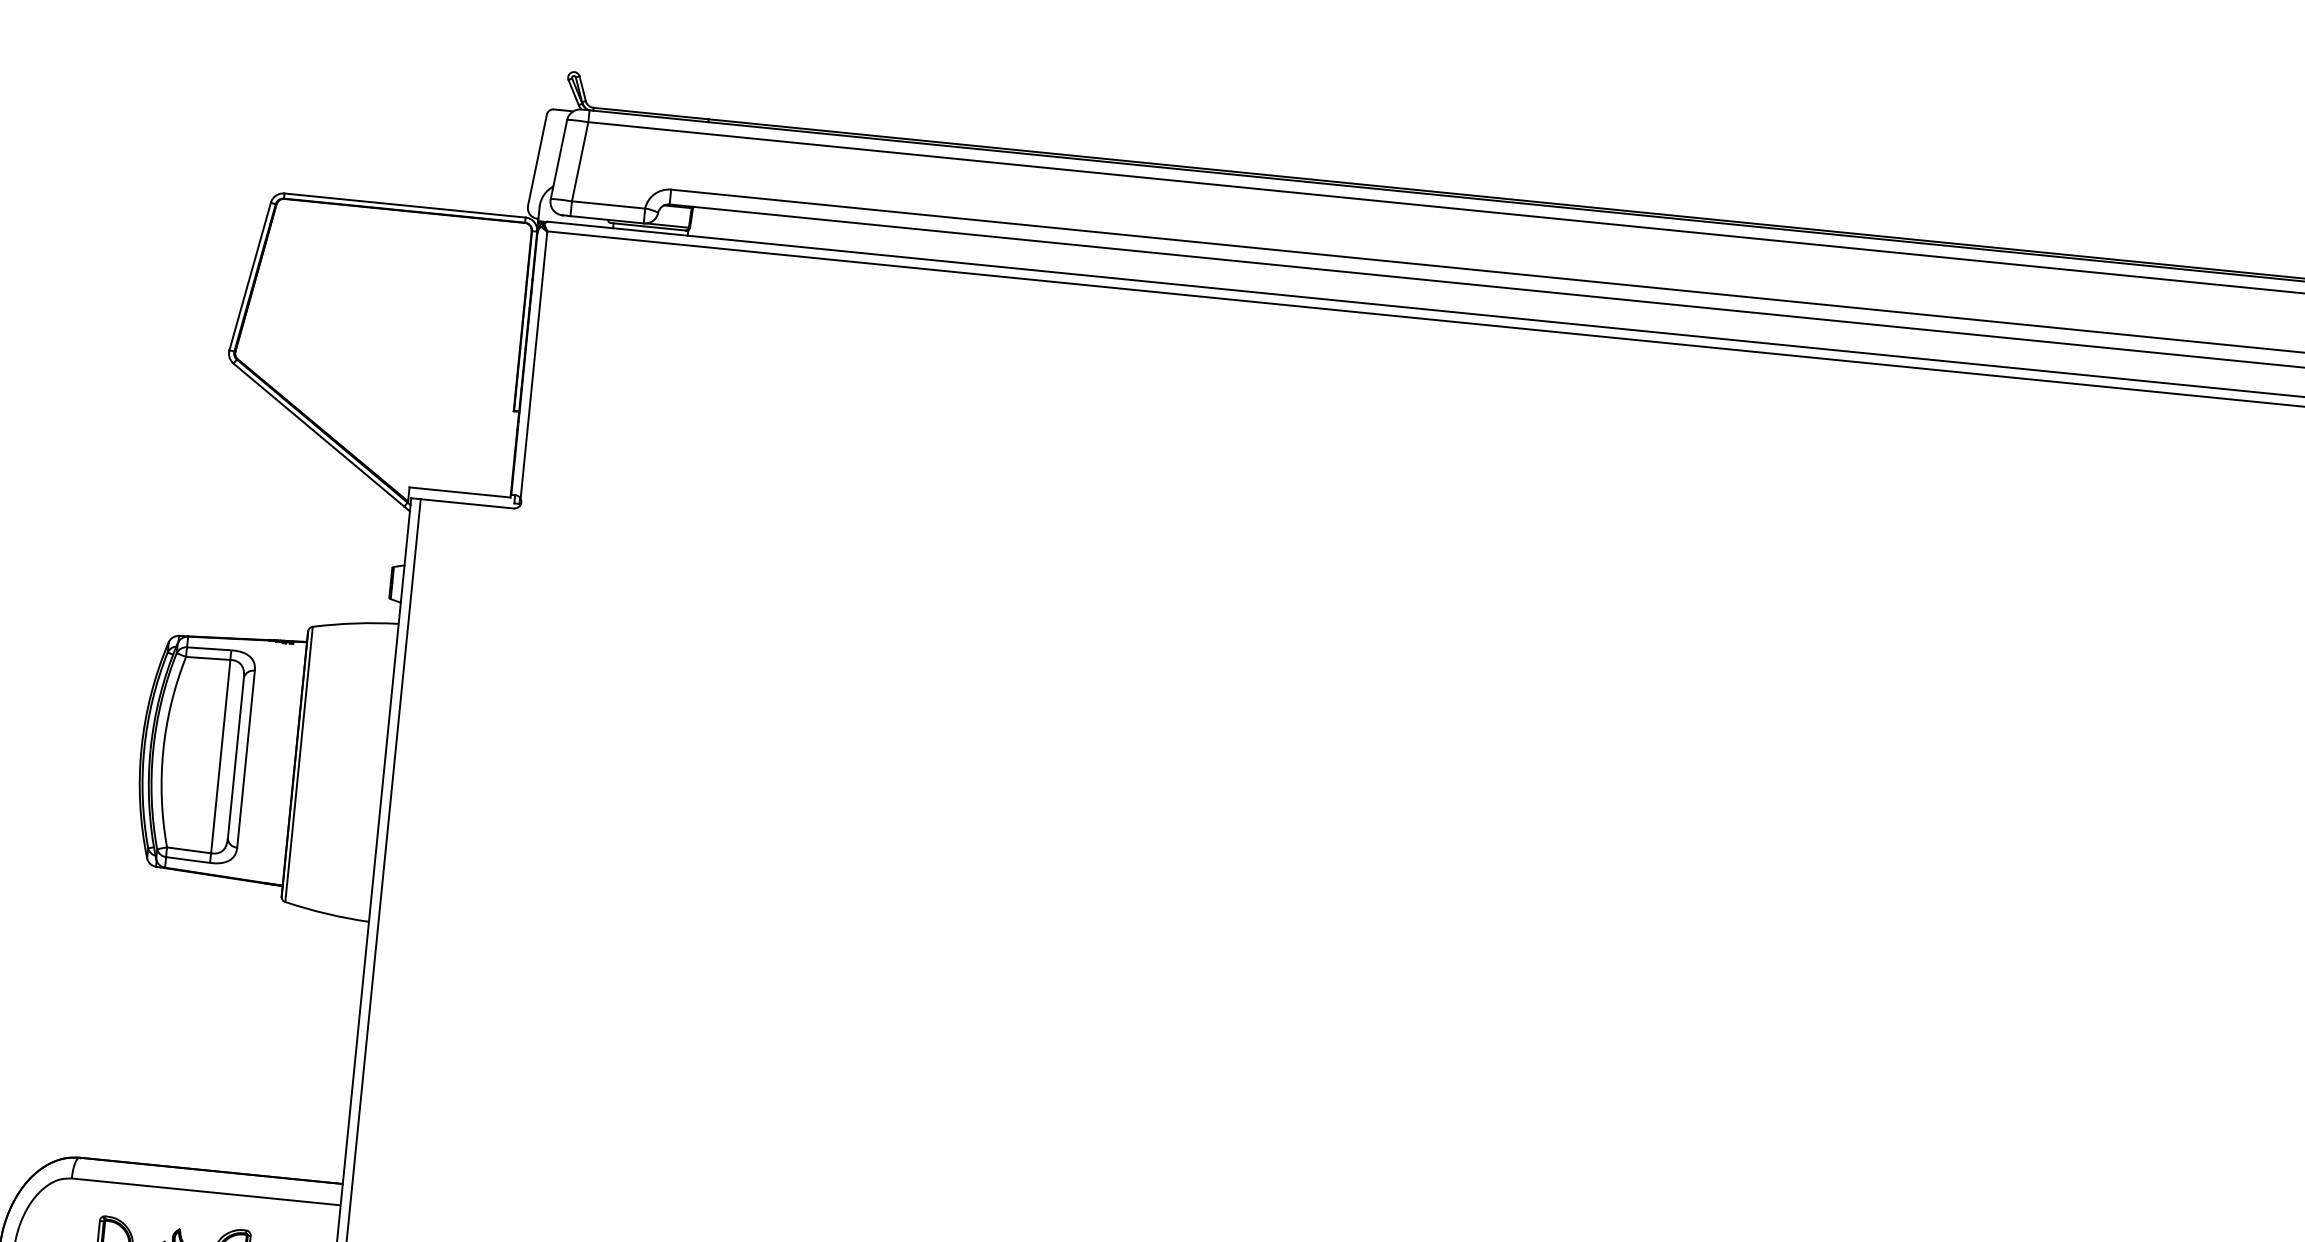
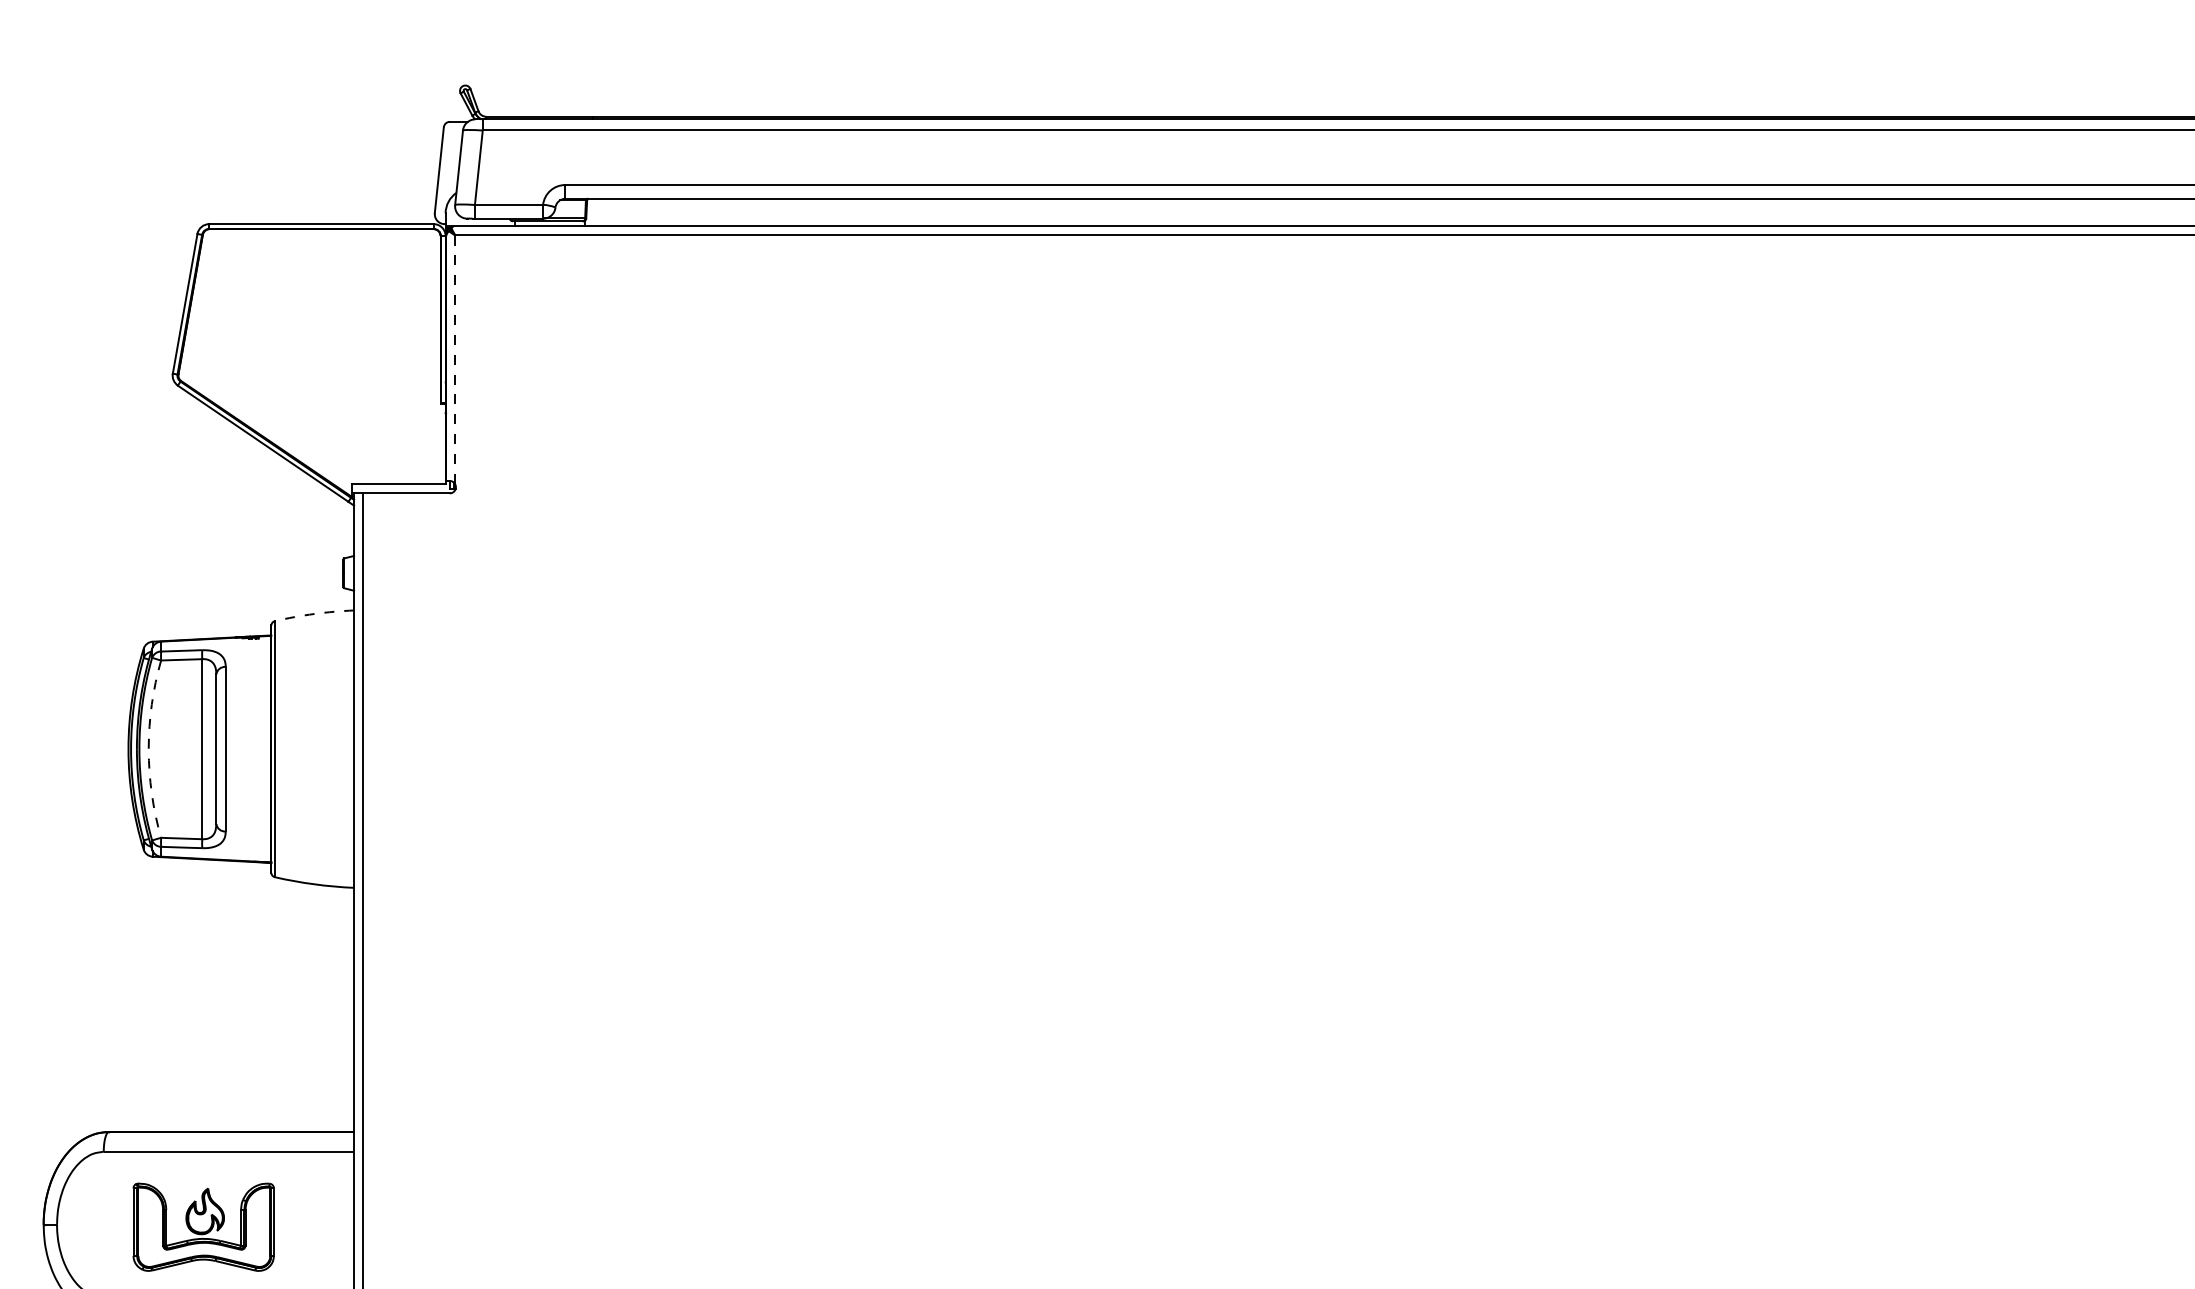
line: (533, 364) -> (454, 358), solid -> dashed
arc: (355, 622) -> (314, 613), solid -> dashed
arc: (163, 751) -> (148, 749), solid -> dashed

